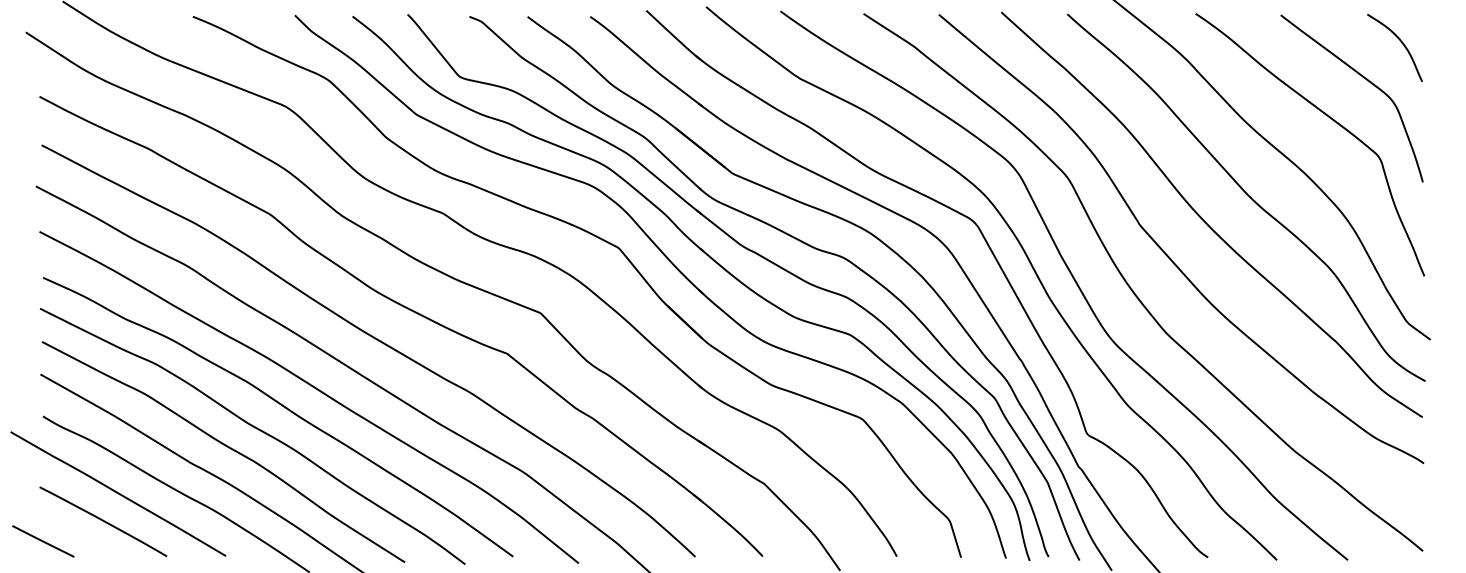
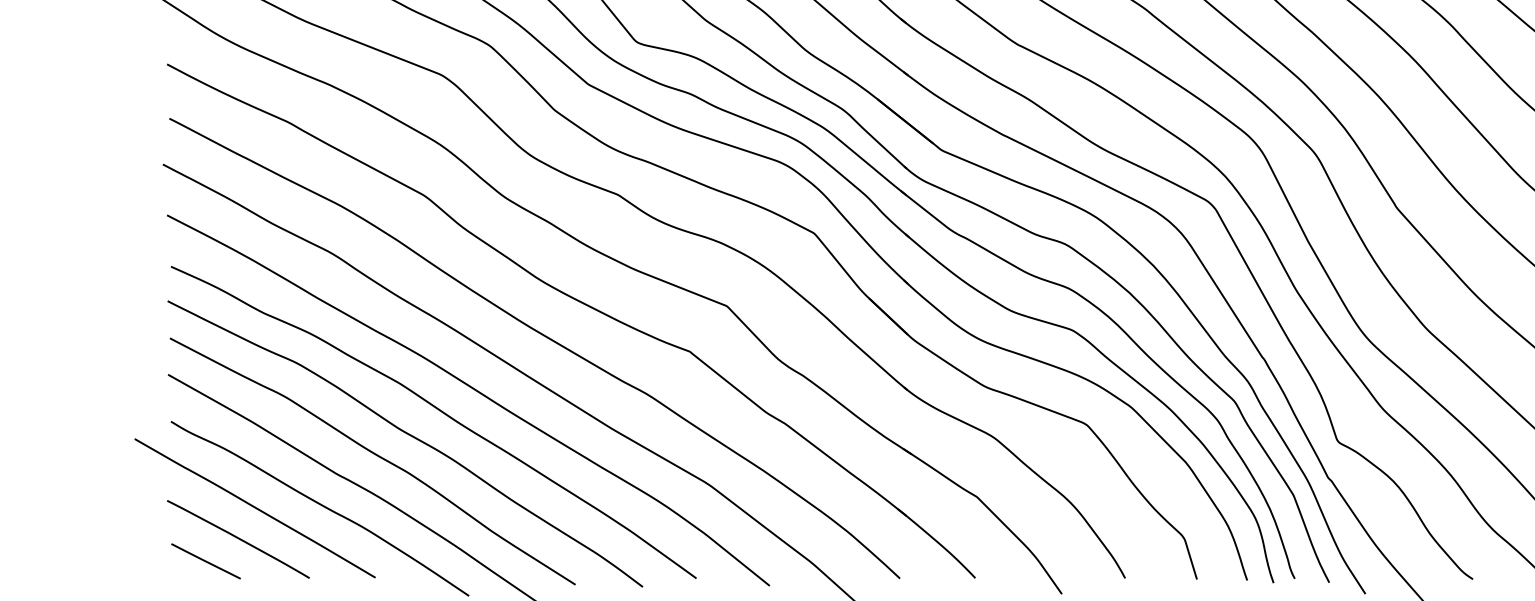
line: (43, 541) -> (206, 561), moved

